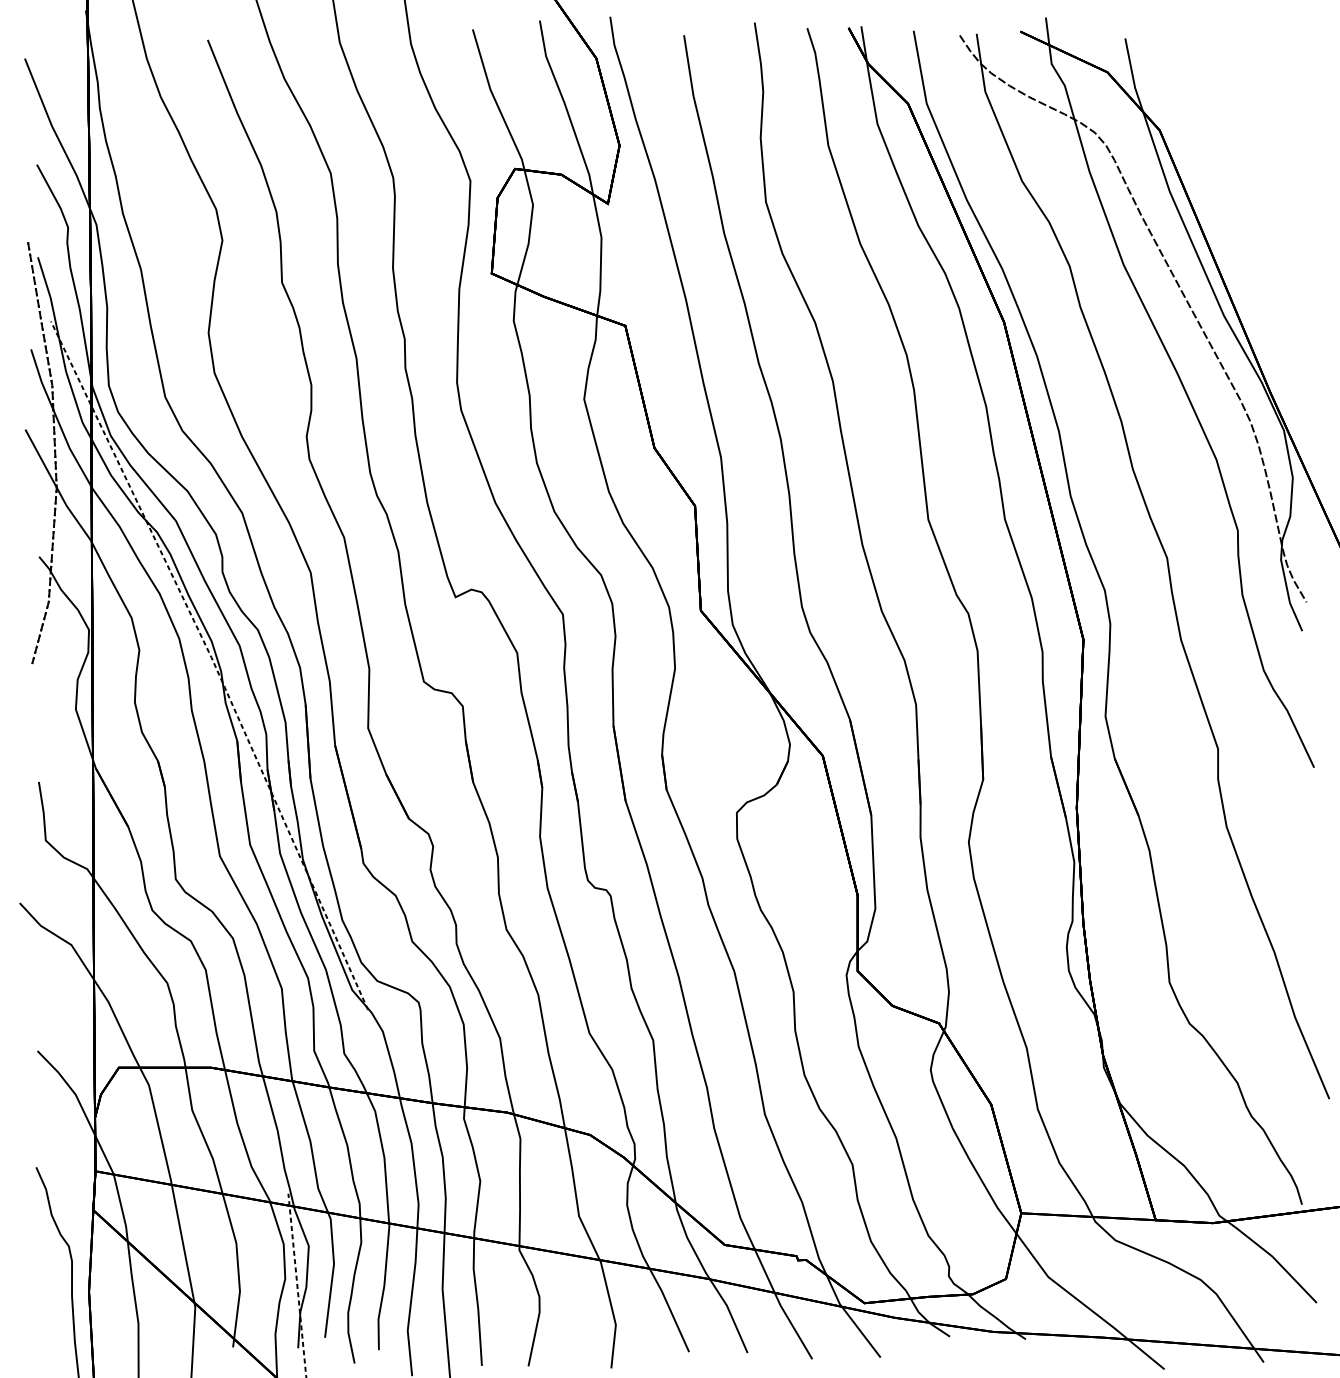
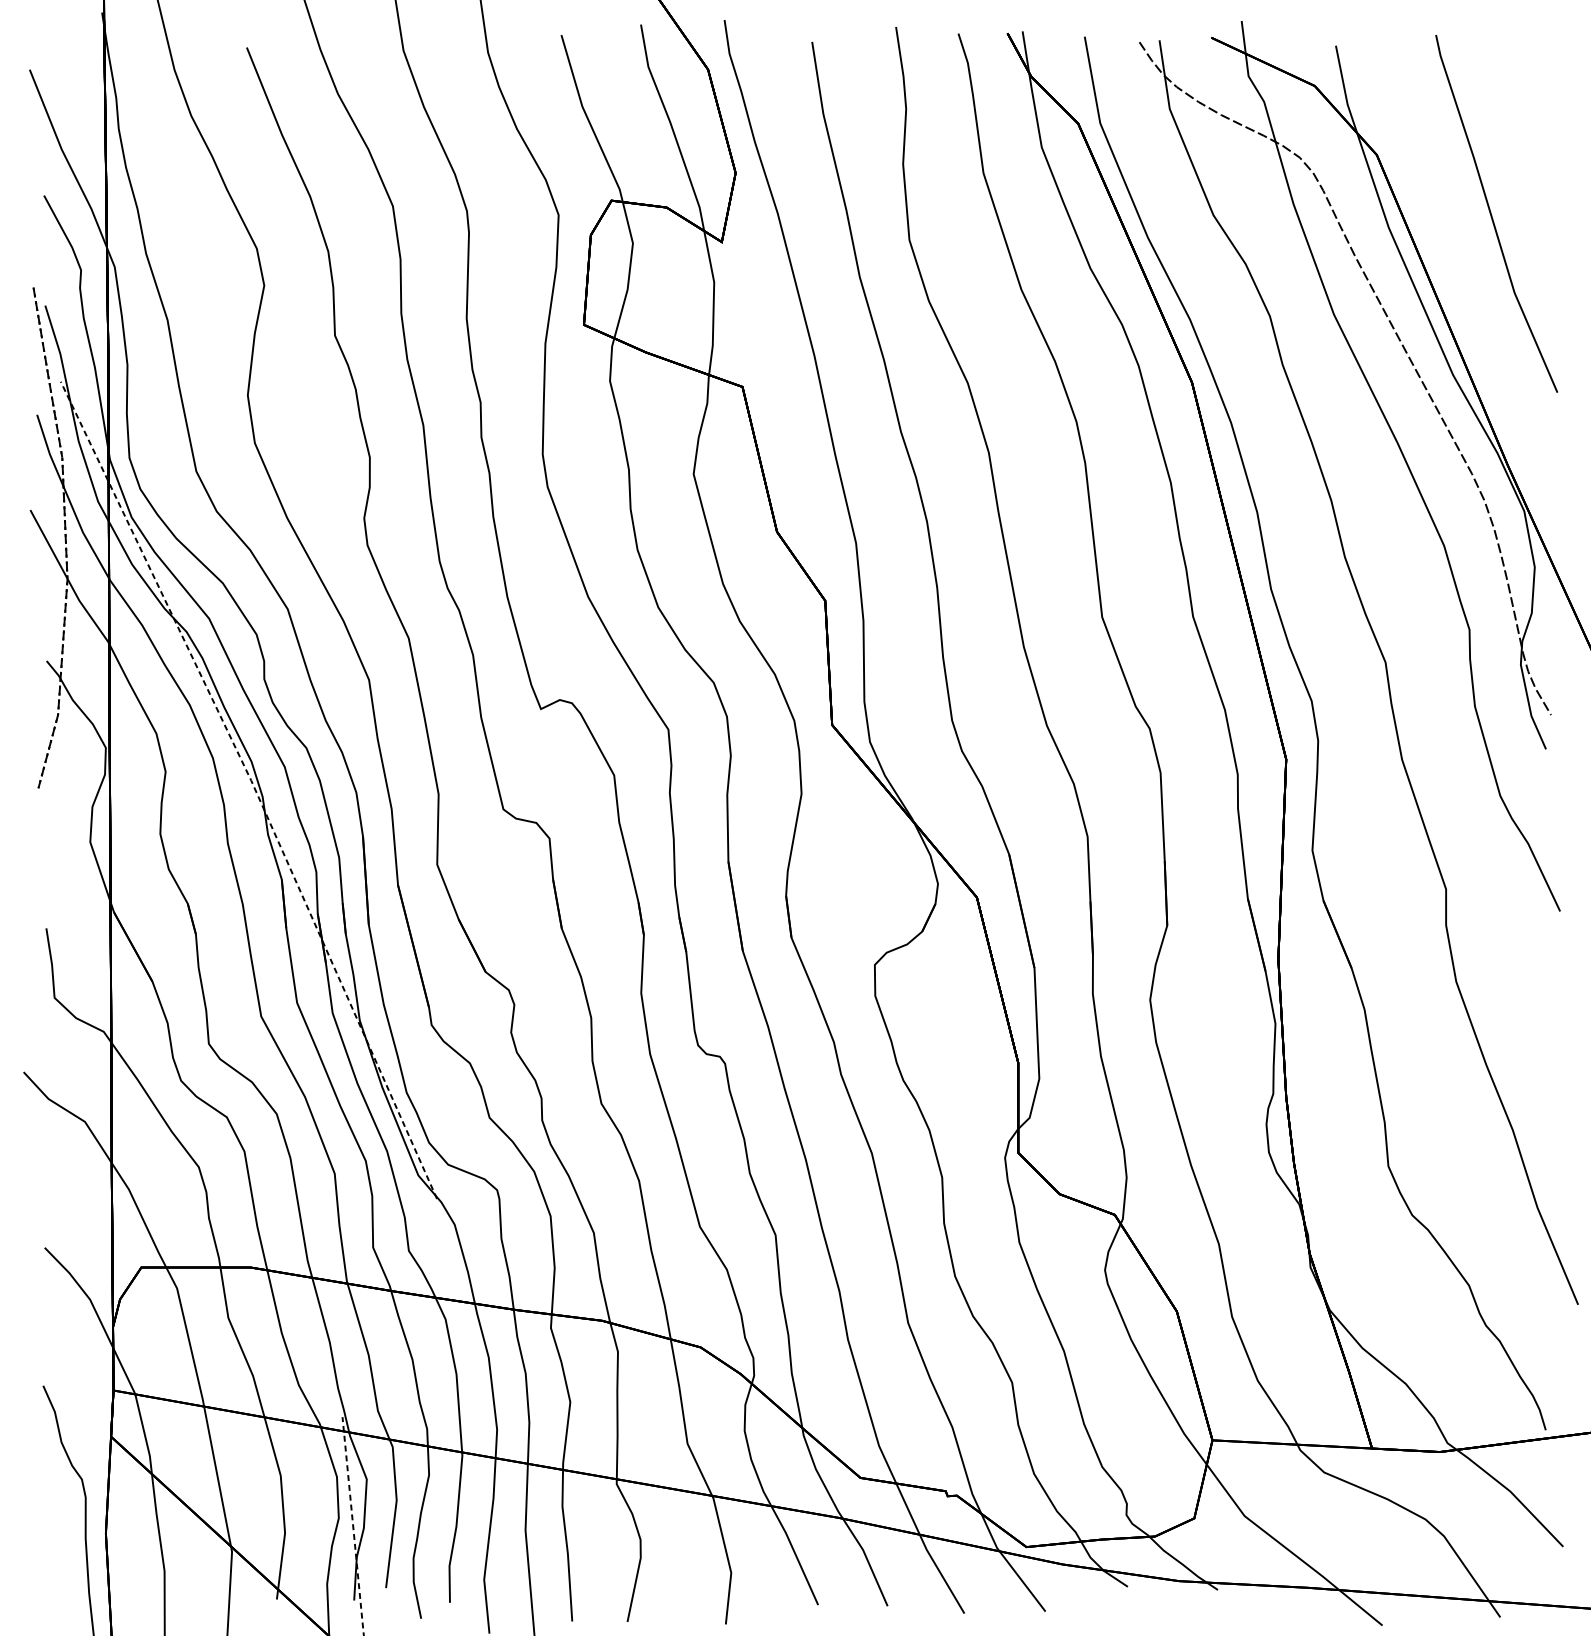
line: (1257, 181) -> (1492, 215), added

